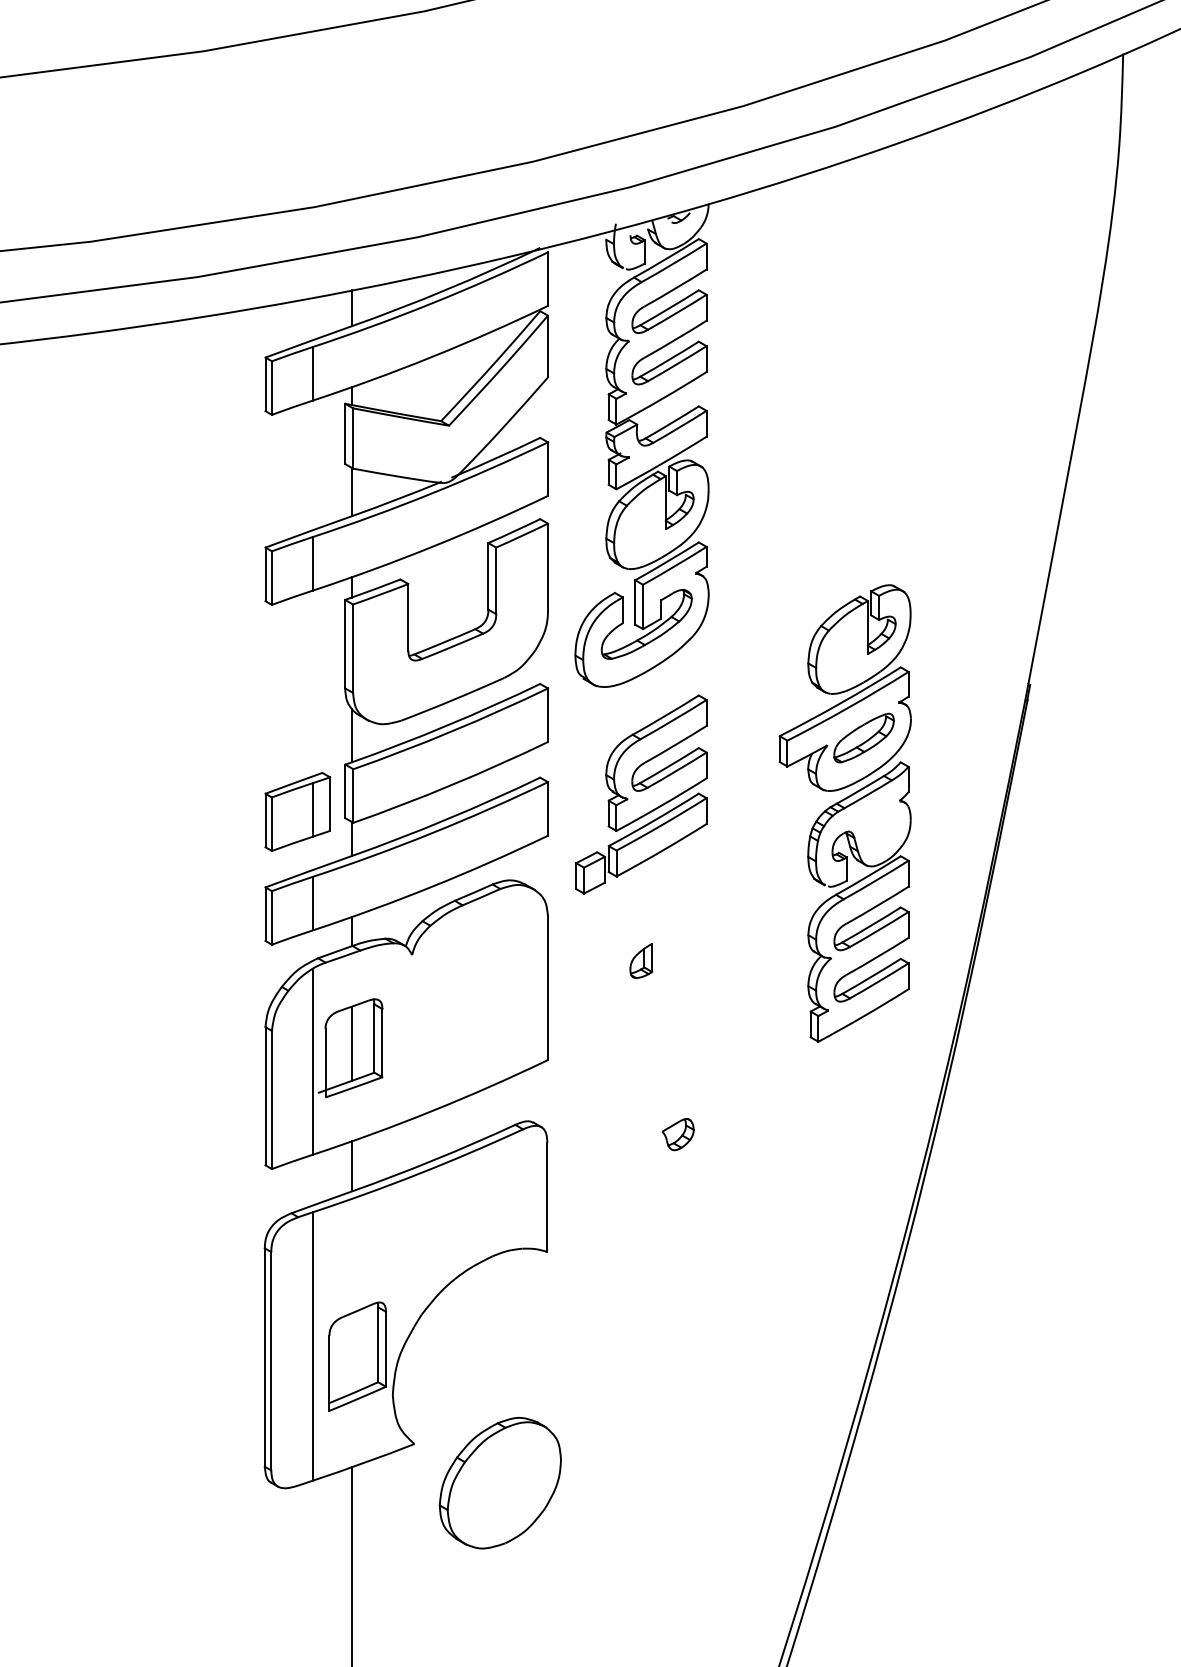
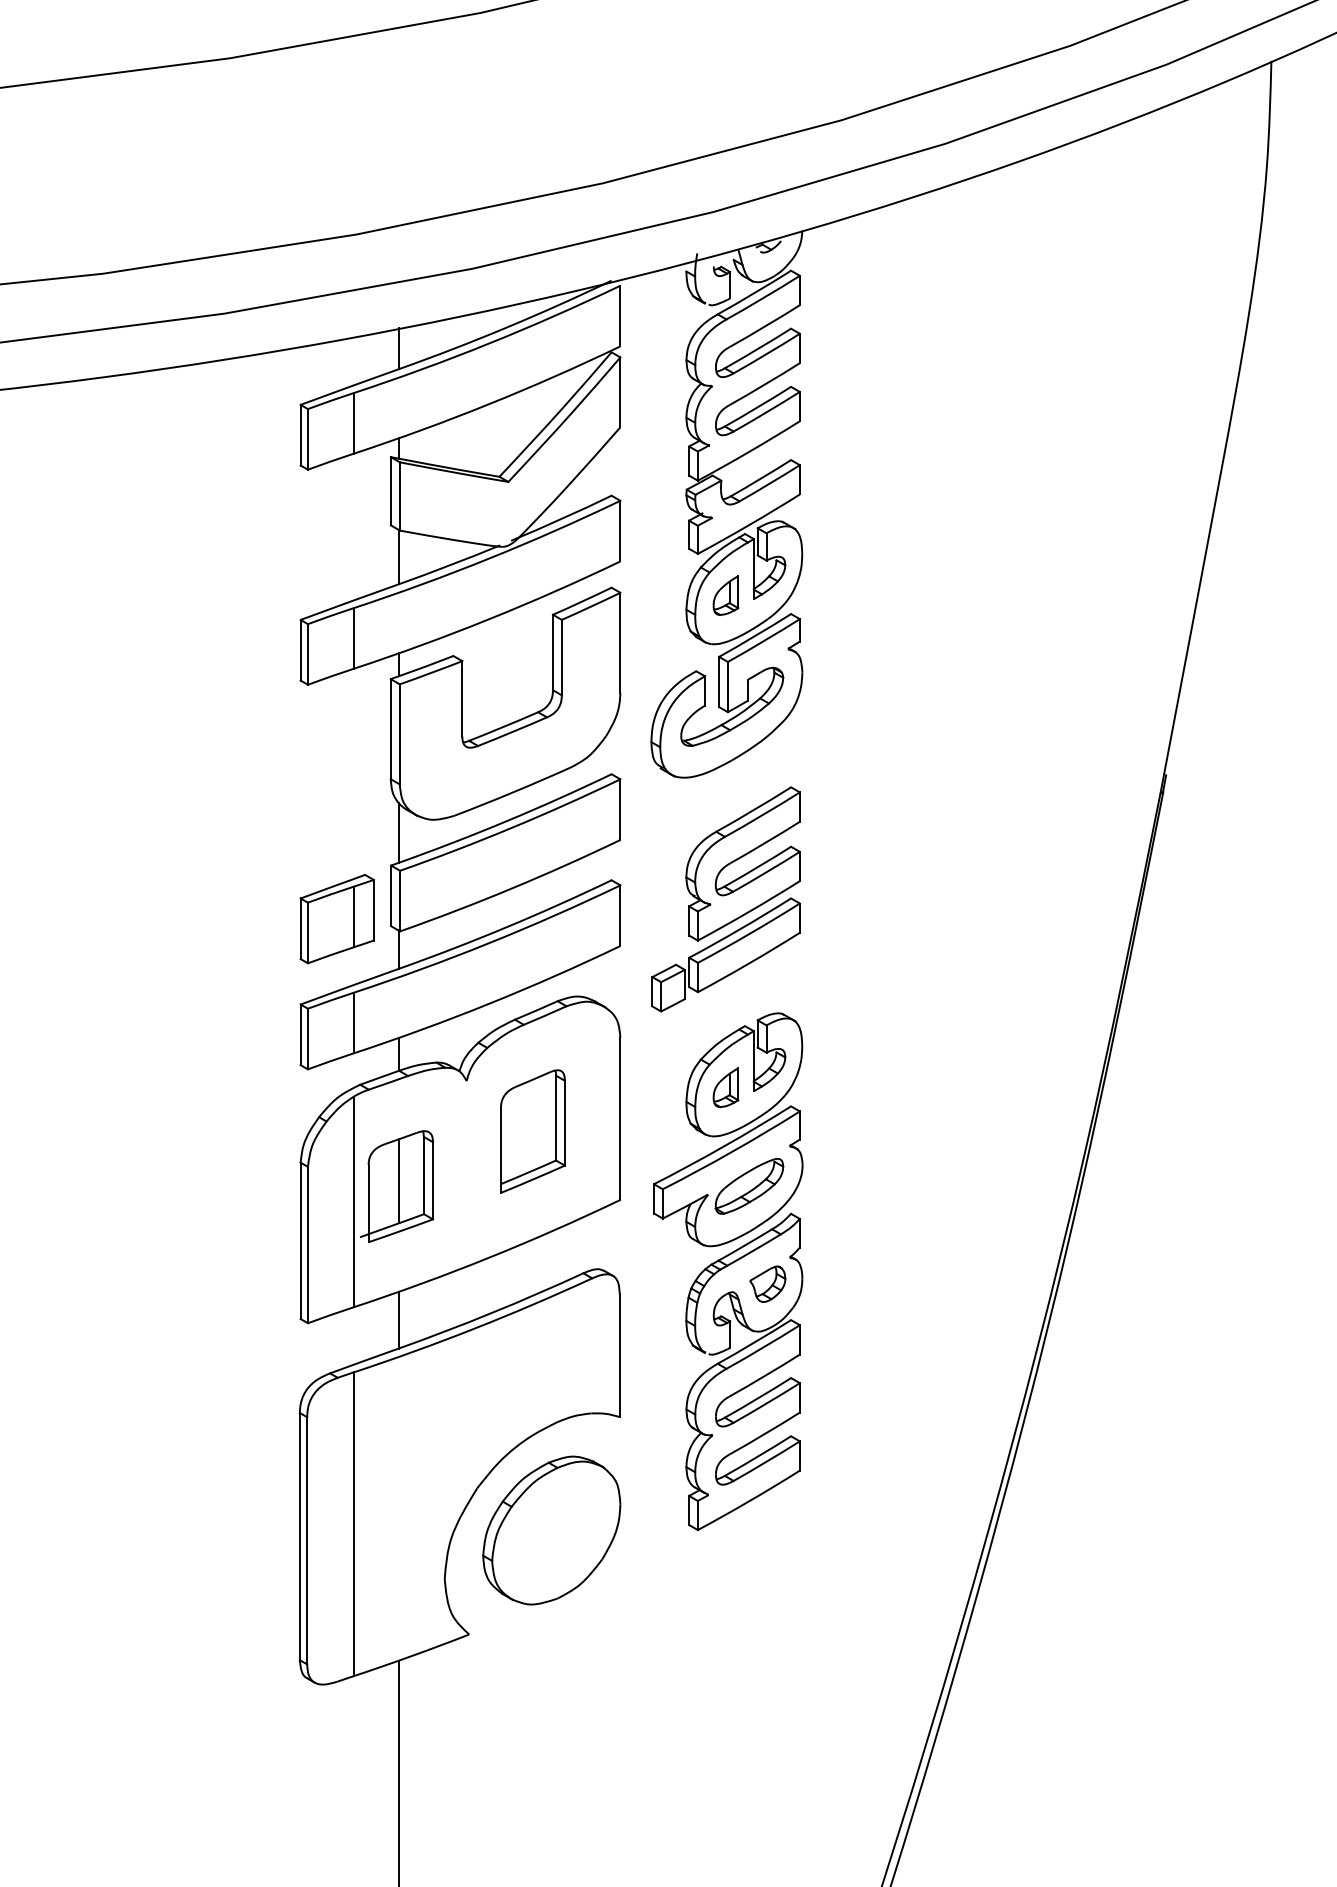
part: (641, 526) -> (726, 596), added
part: (844, 813) -> (727, 1271), moved
part: (357, 1356) -> (532, 1131), moved
part: (499, 1482) -> (550, 1529), moved

